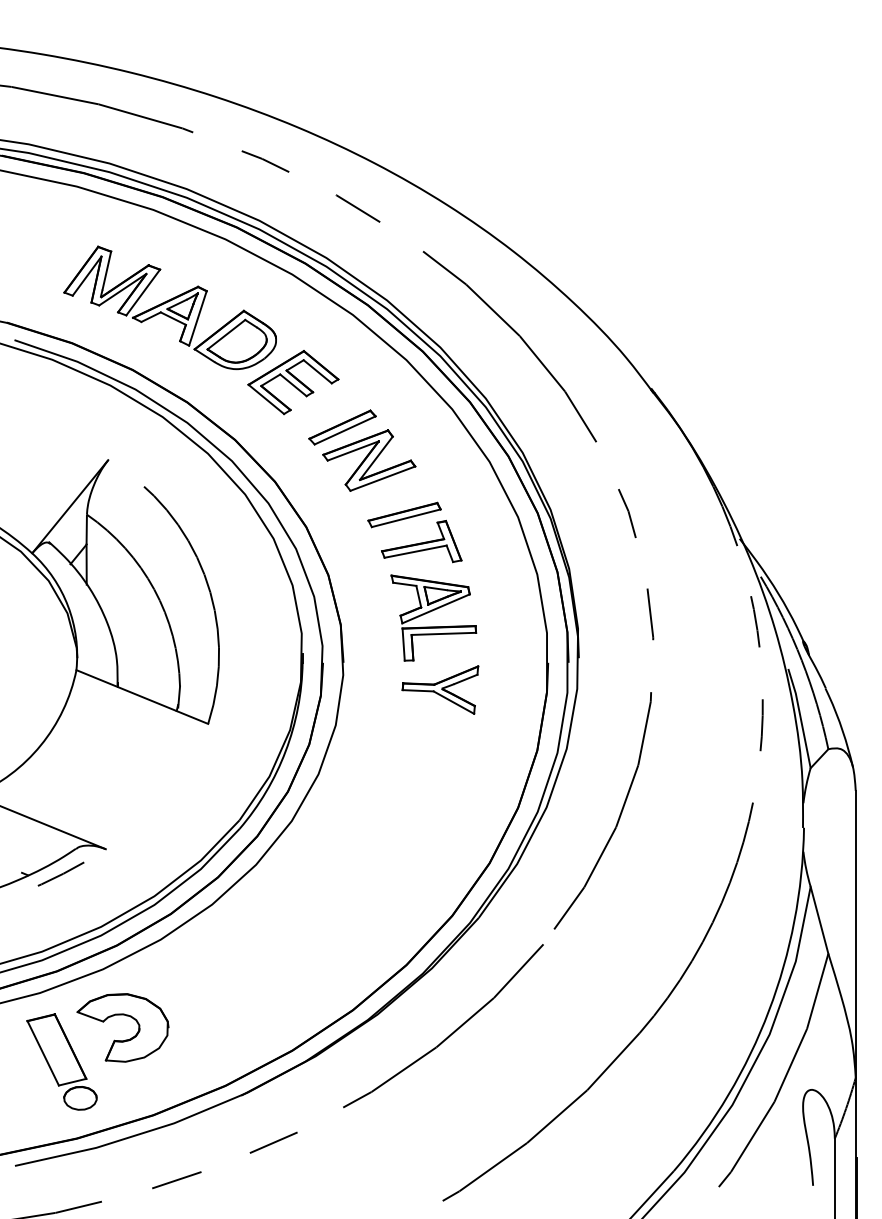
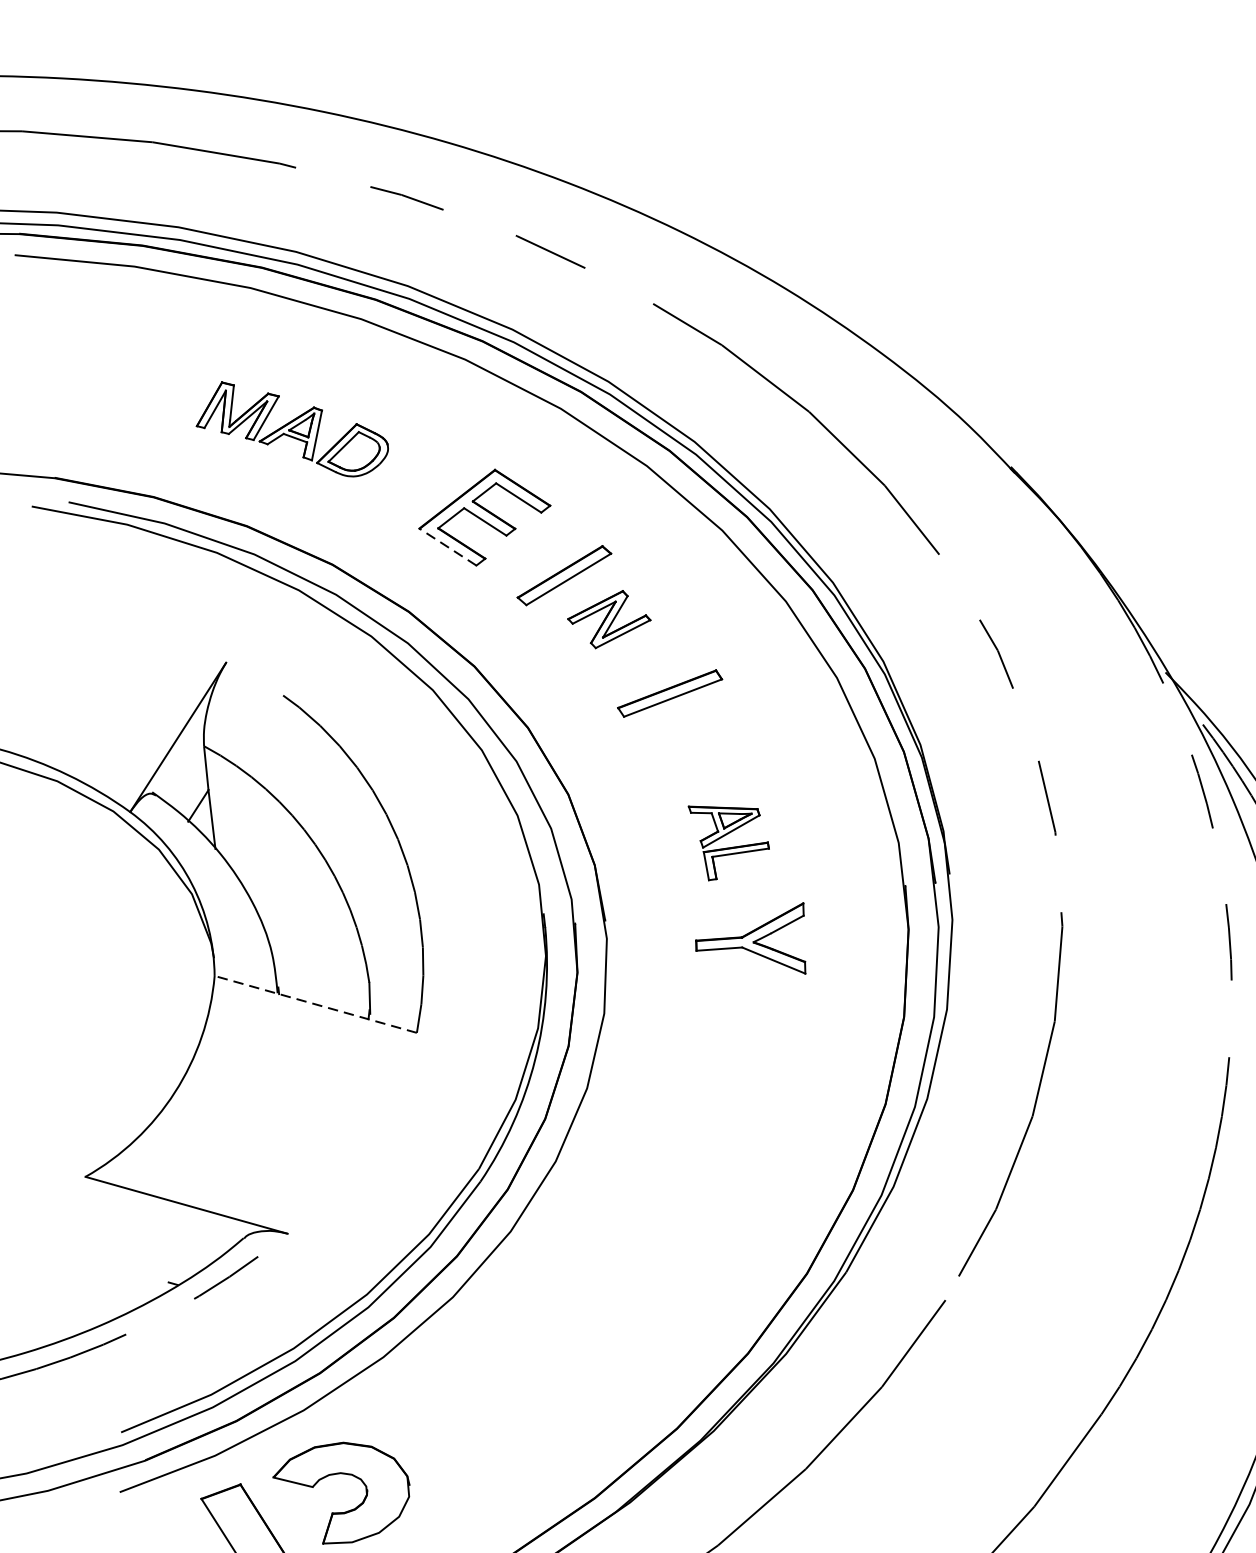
part: (169, 307) -> (290, 428), size x0.6
line: (265, 399) -> (446, 547), solid -> dashed
part: (369, 460) -> (609, 619), size x0.6
part: (421, 541) -> (699, 729), removed
part: (433, 617) -> (729, 839), size x0.6
line: (141, 696) -> (314, 1003), solid -> dashed

